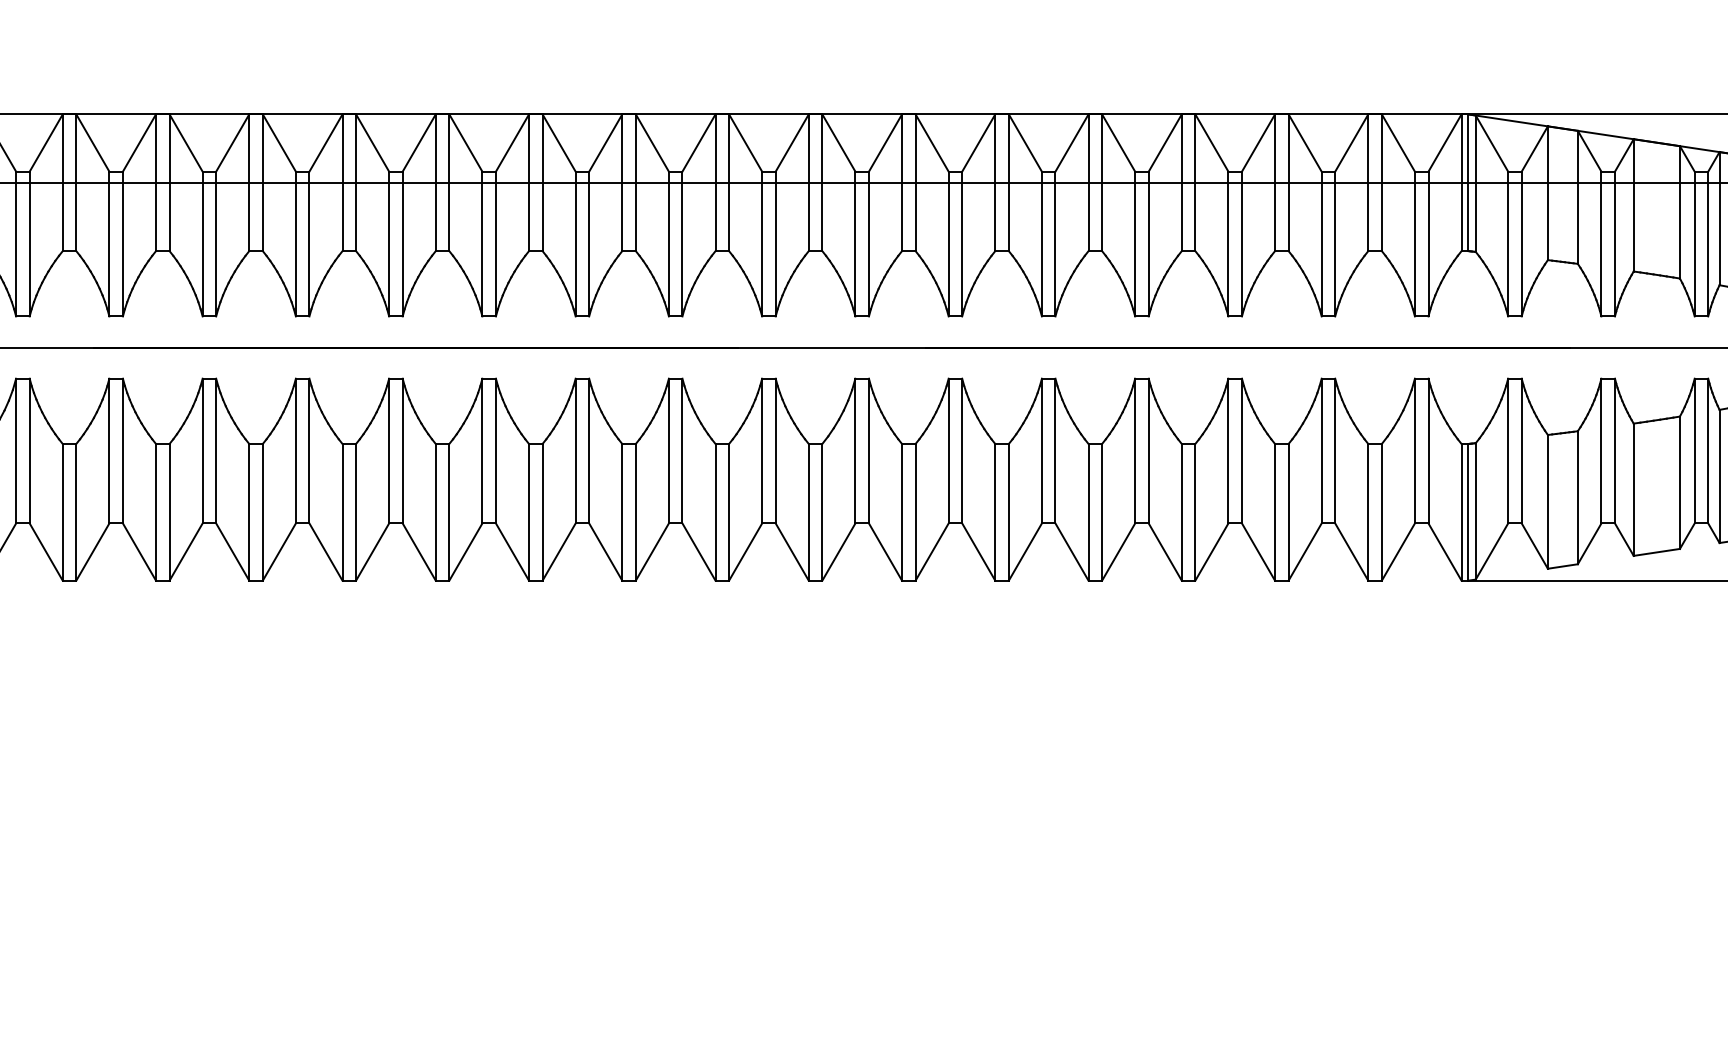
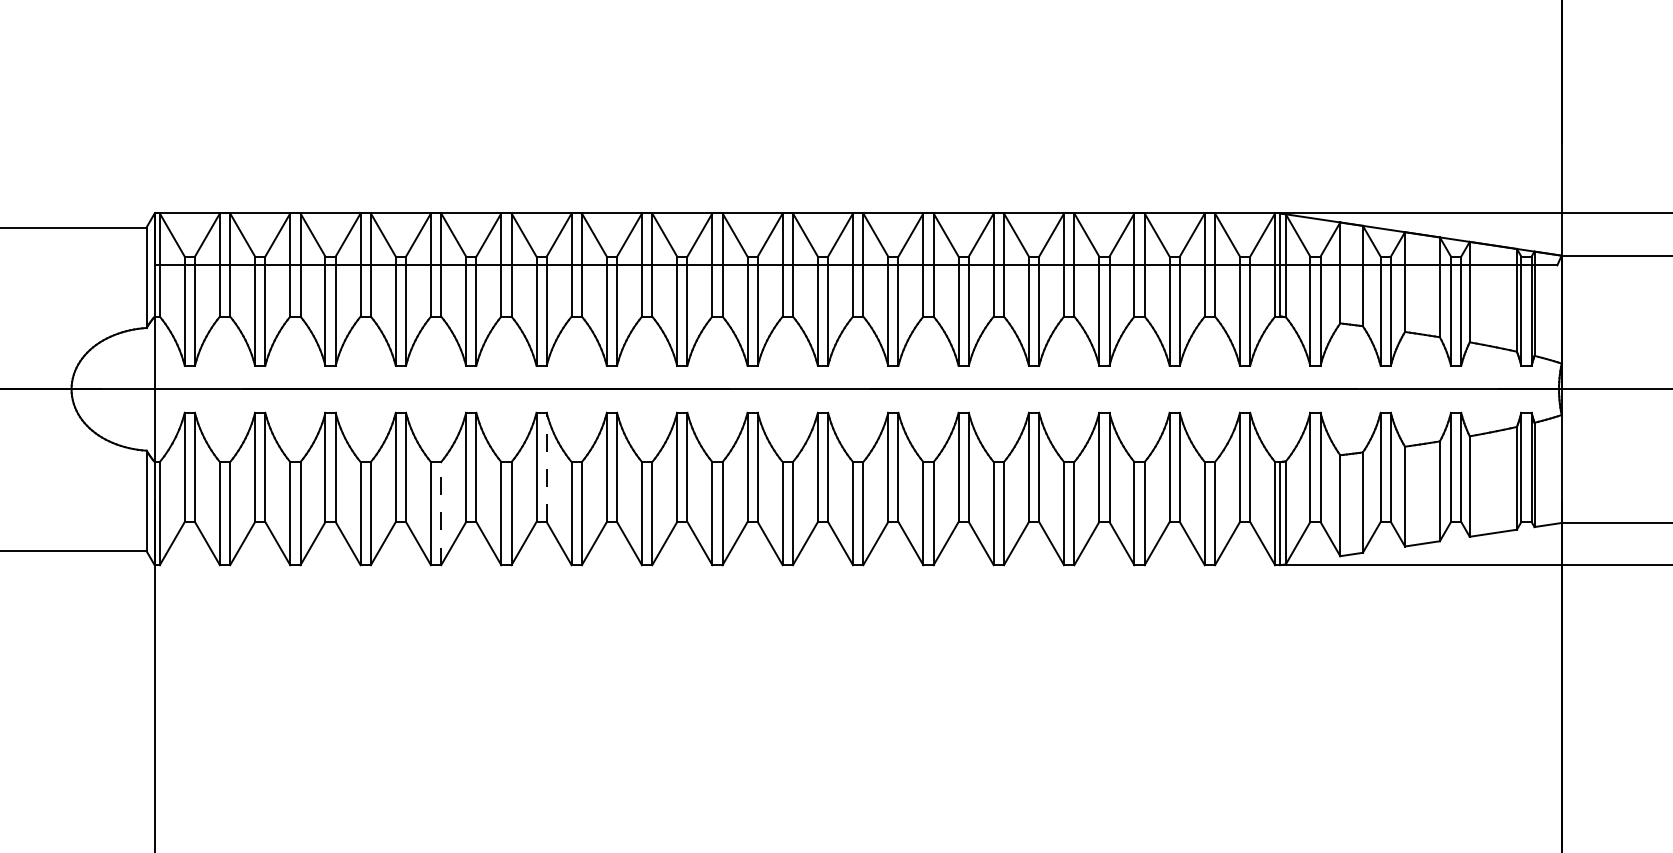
line: (495, 451) -> (546, 467), solid -> dashed
line: (356, 512) -> (441, 513), solid -> dashed

